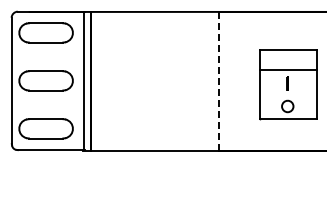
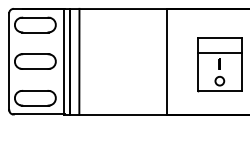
line: (103, 80) -> (79, 61), added
line: (218, 81) -> (166, 62), dashed -> solid

